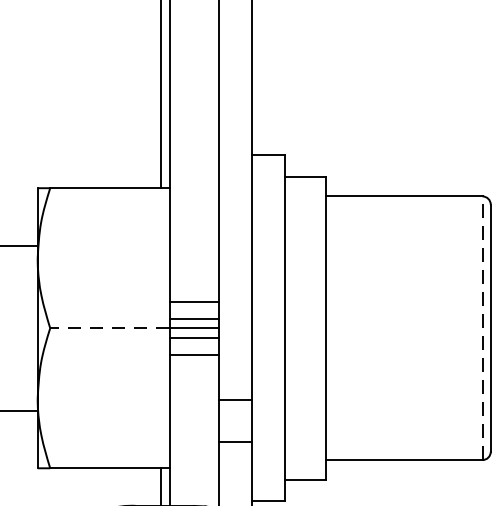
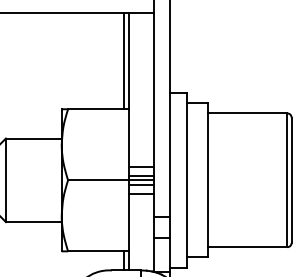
line: (108, 328) -> (97, 180), dashed -> solid
line: (482, 328) -> (287, 180), dashed -> solid

